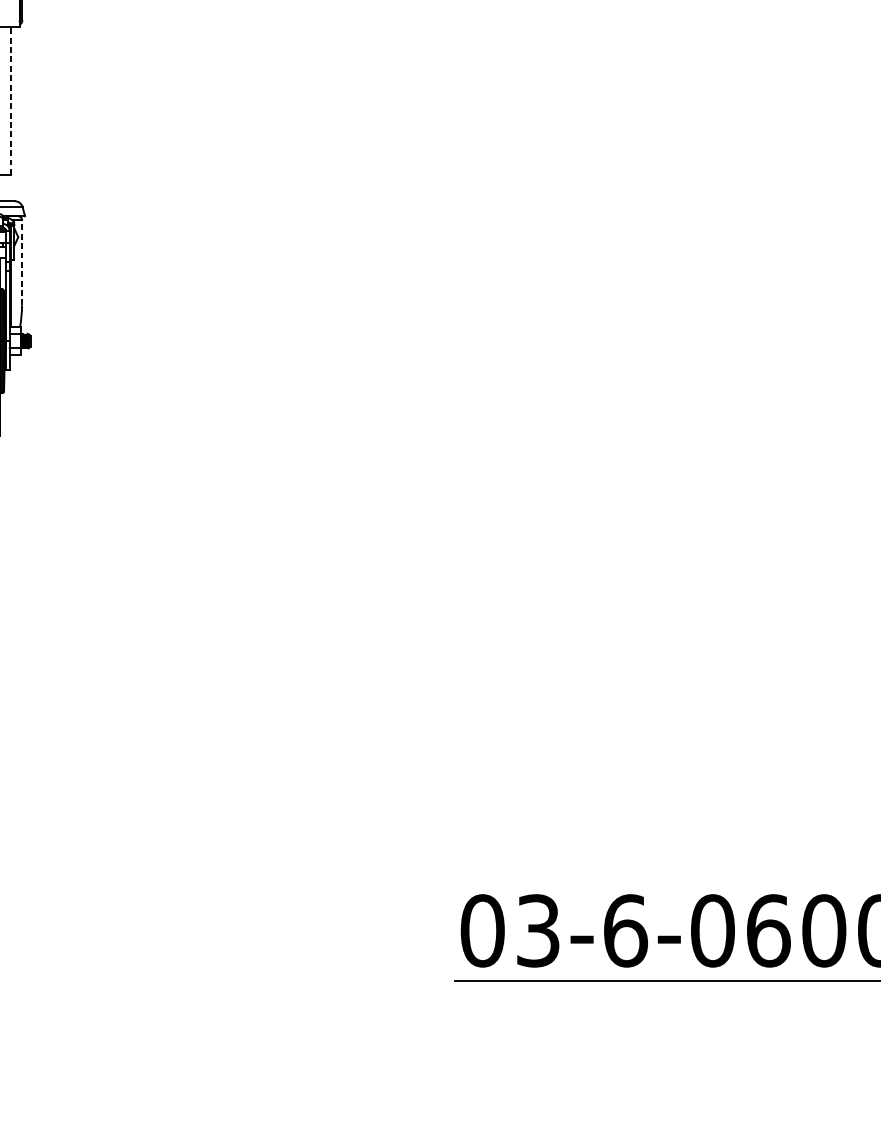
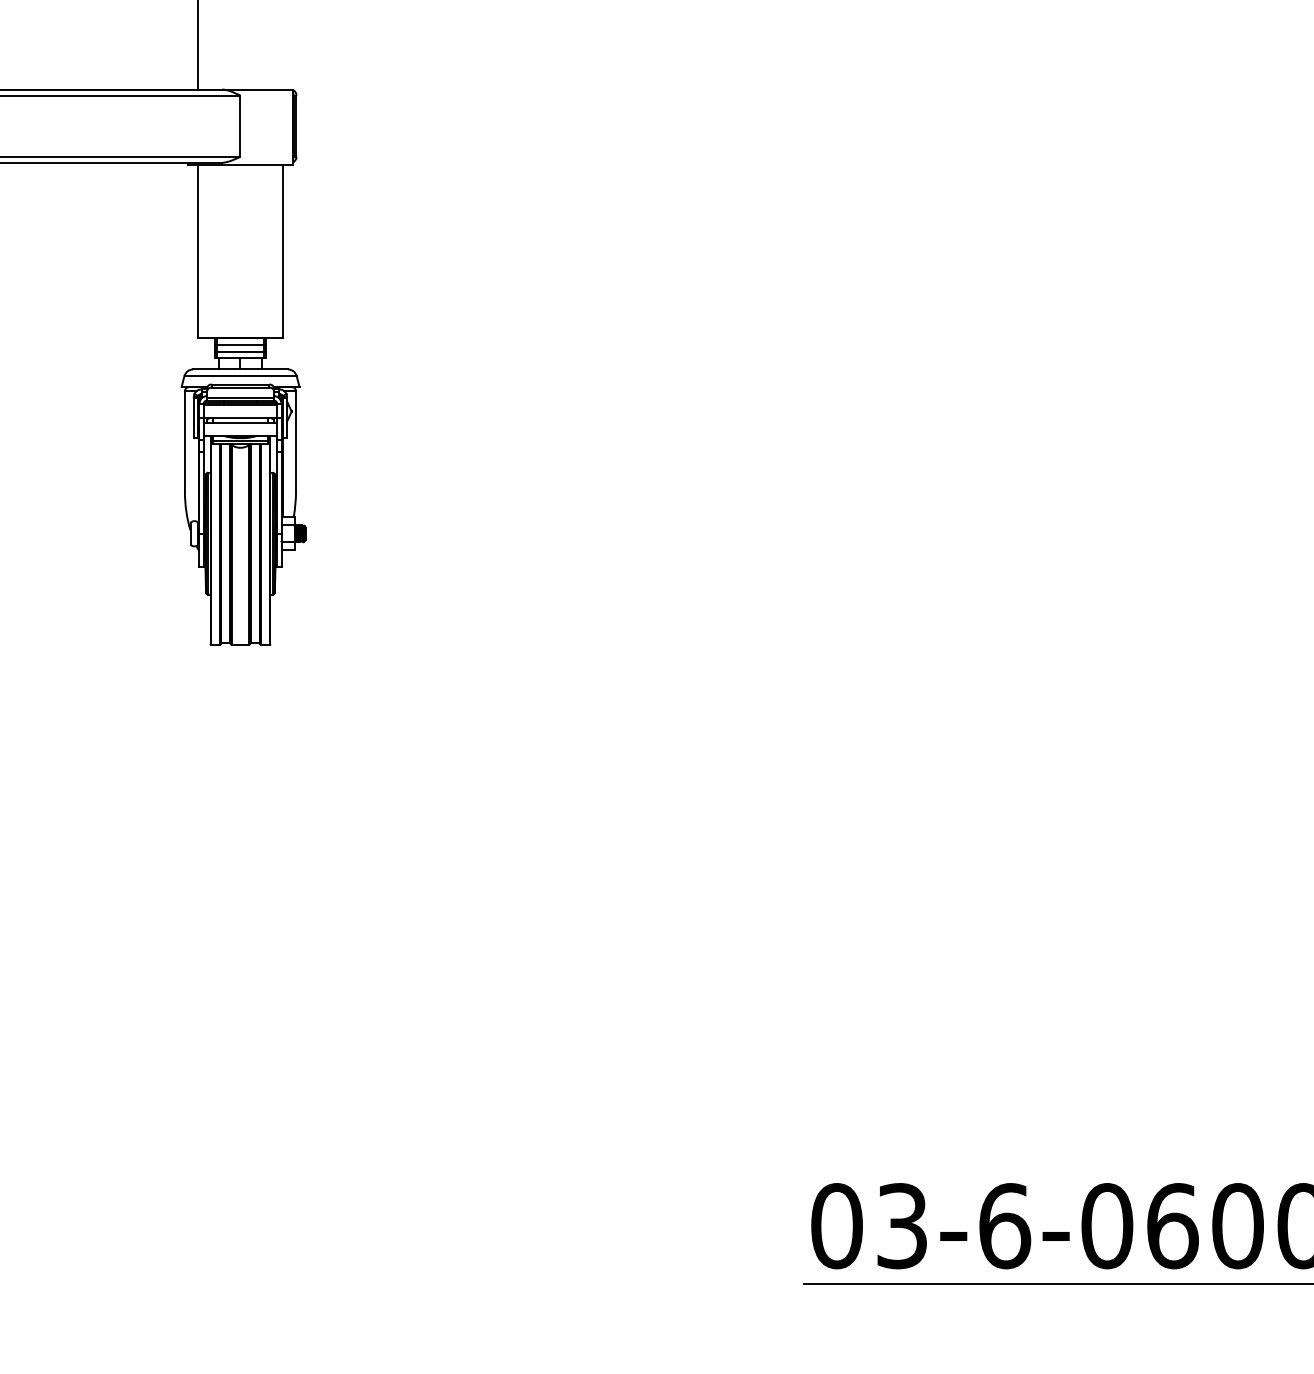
line: (10, 100) -> (282, 251), dashed -> solid
line: (21, 261) -> (295, 440), dashed -> solid

